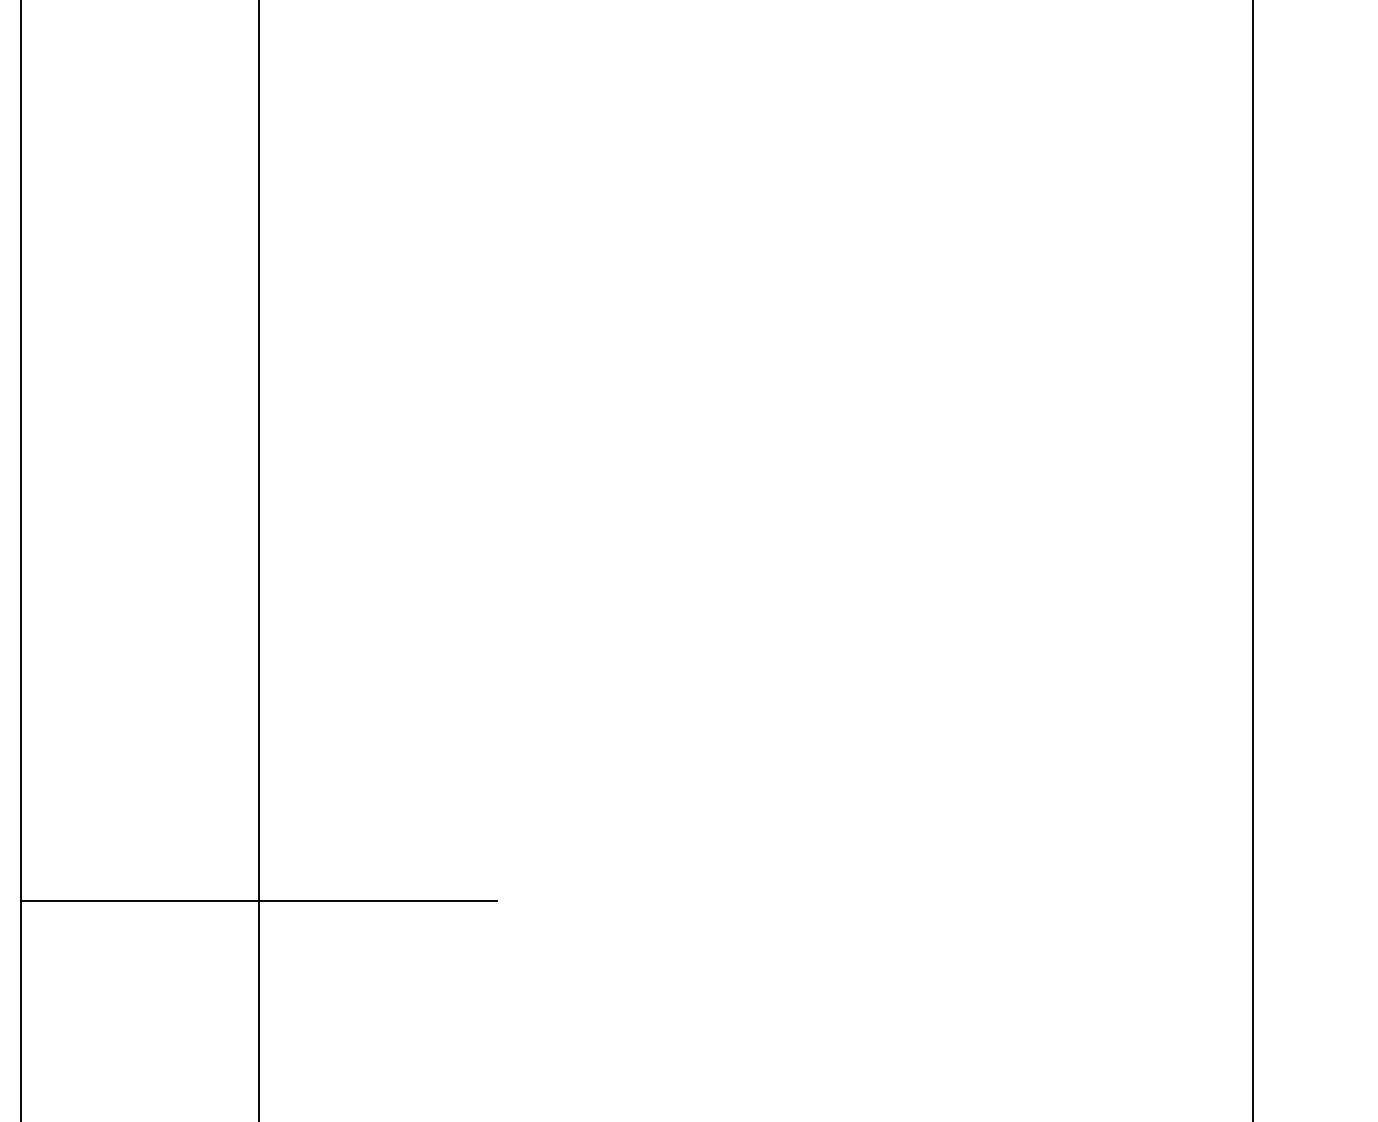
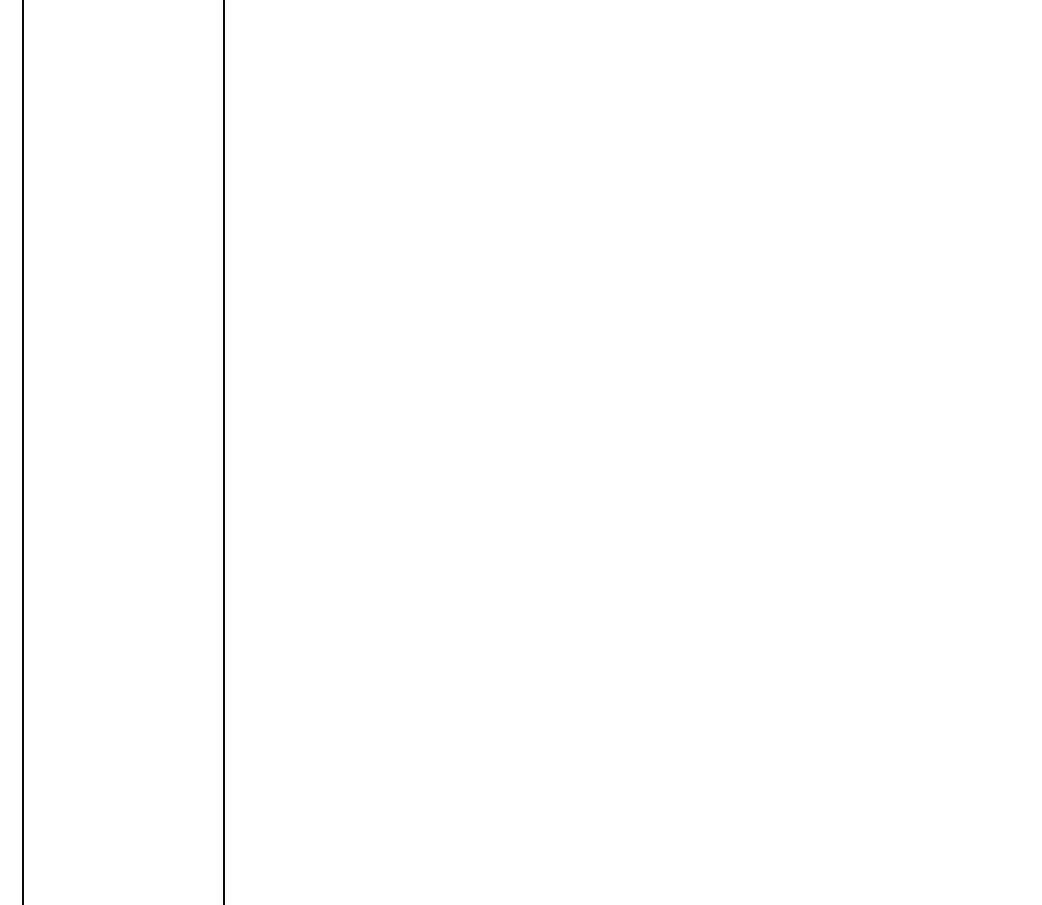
line: (258, 900) -> (224, 759), removed

